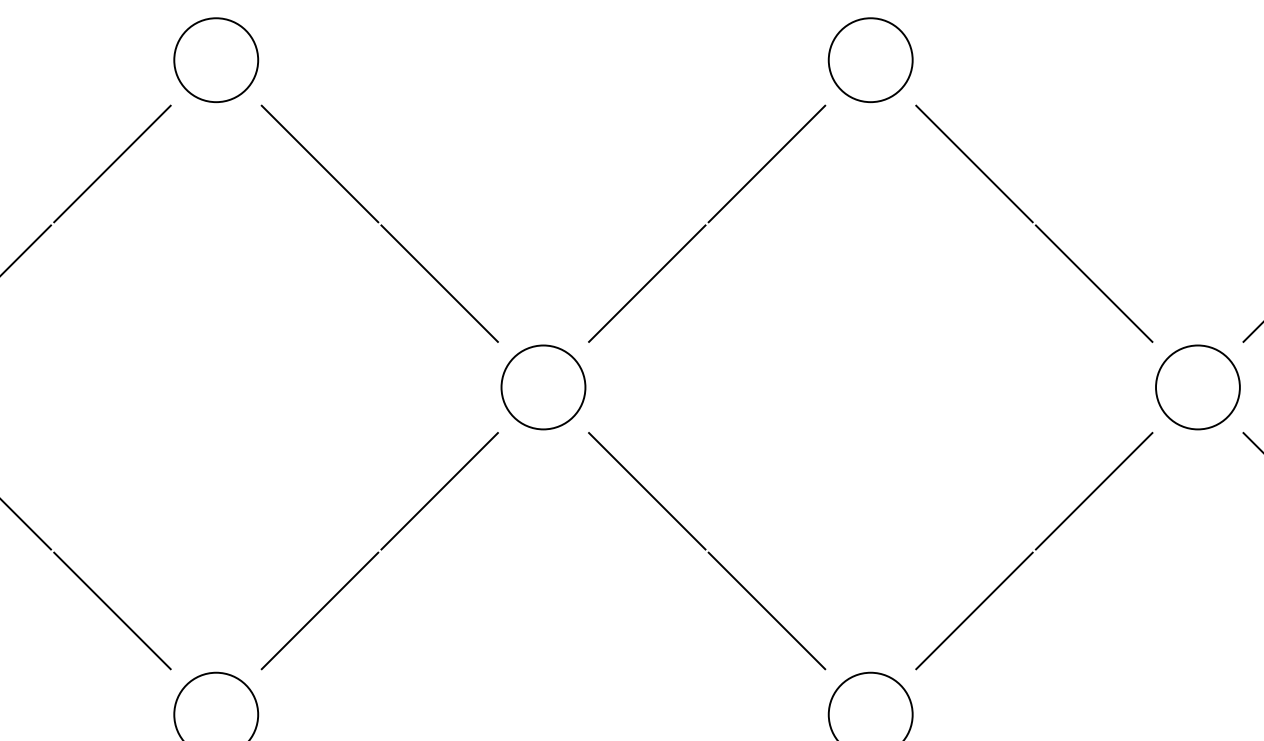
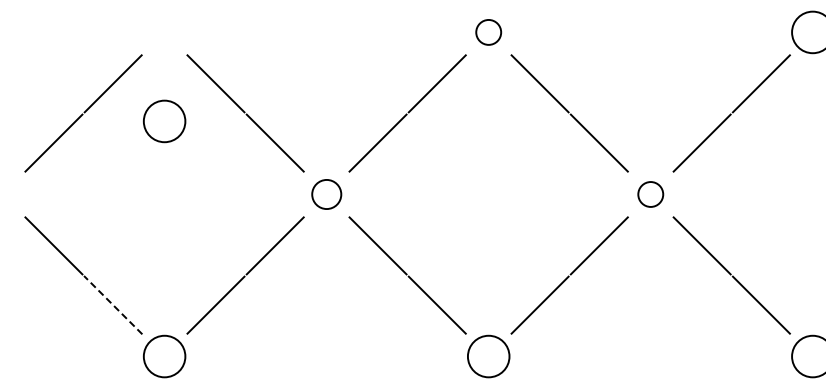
circle: (216, 60) -> (164, 121), moved
circle: (870, 60) -> (488, 32), size x0.6
circle: (543, 387) -> (326, 194), size x0.7
circle: (1197, 387) -> (650, 194), size x0.6
line: (111, 609) -> (112, 304), solid -> dashed

